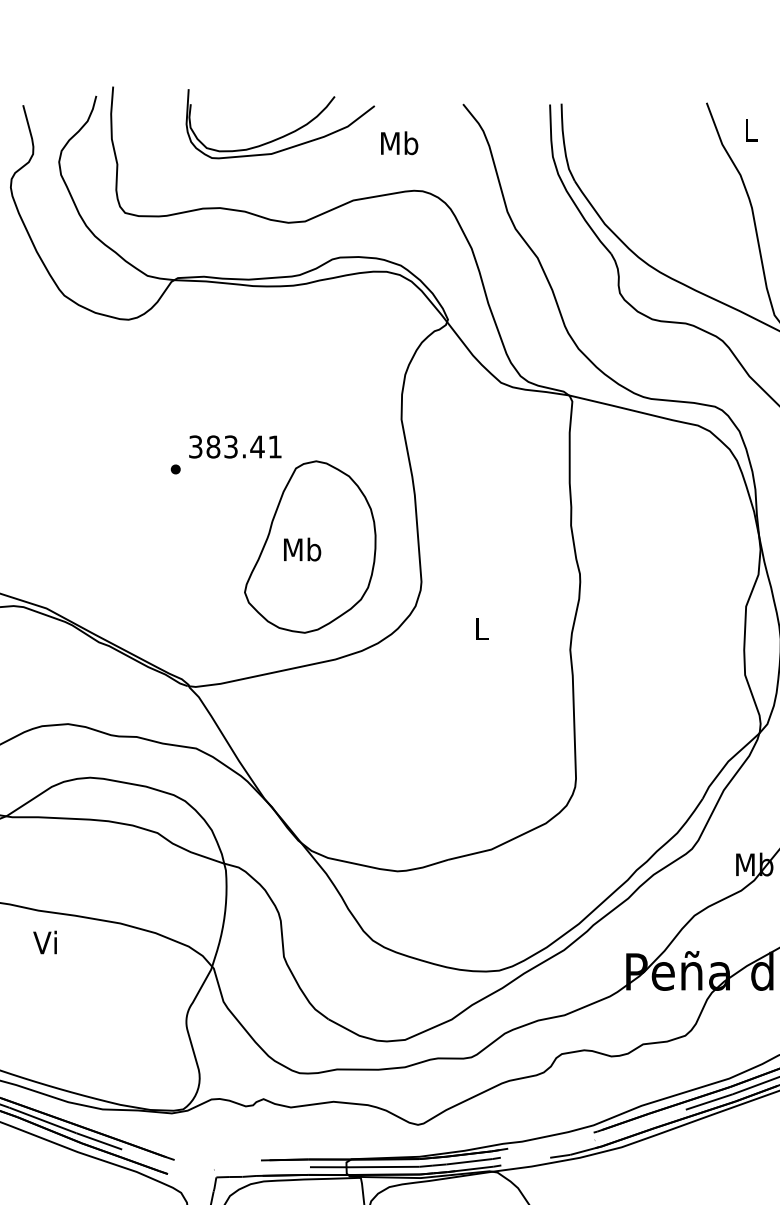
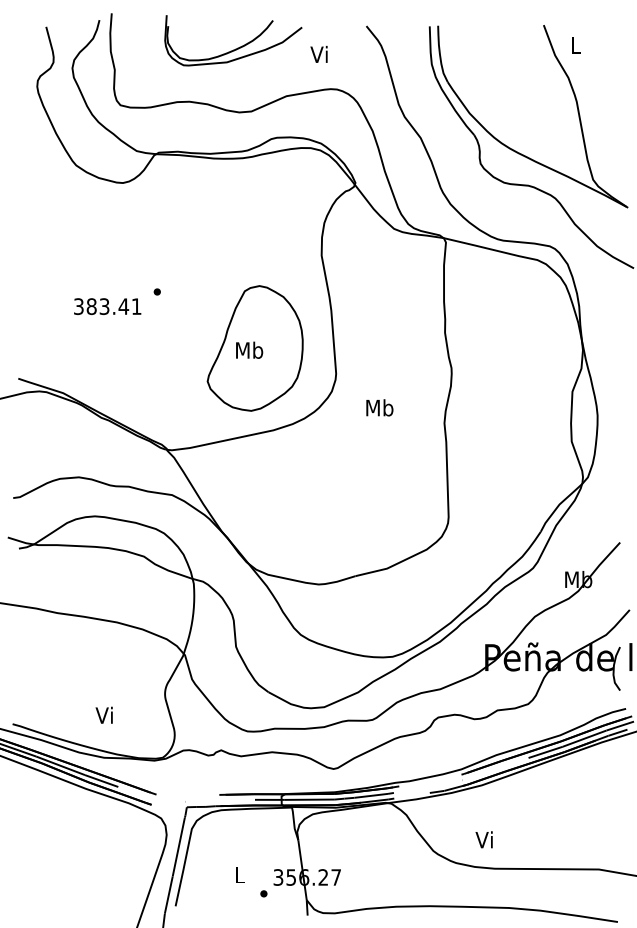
text: (398, 143) -> (319, 54), Mb -> Vi
text: (235, 446) -> (107, 306), moved
text: (481, 628) -> (379, 407), L -> Mb
text: (44, 941) -> (103, 714), moved

